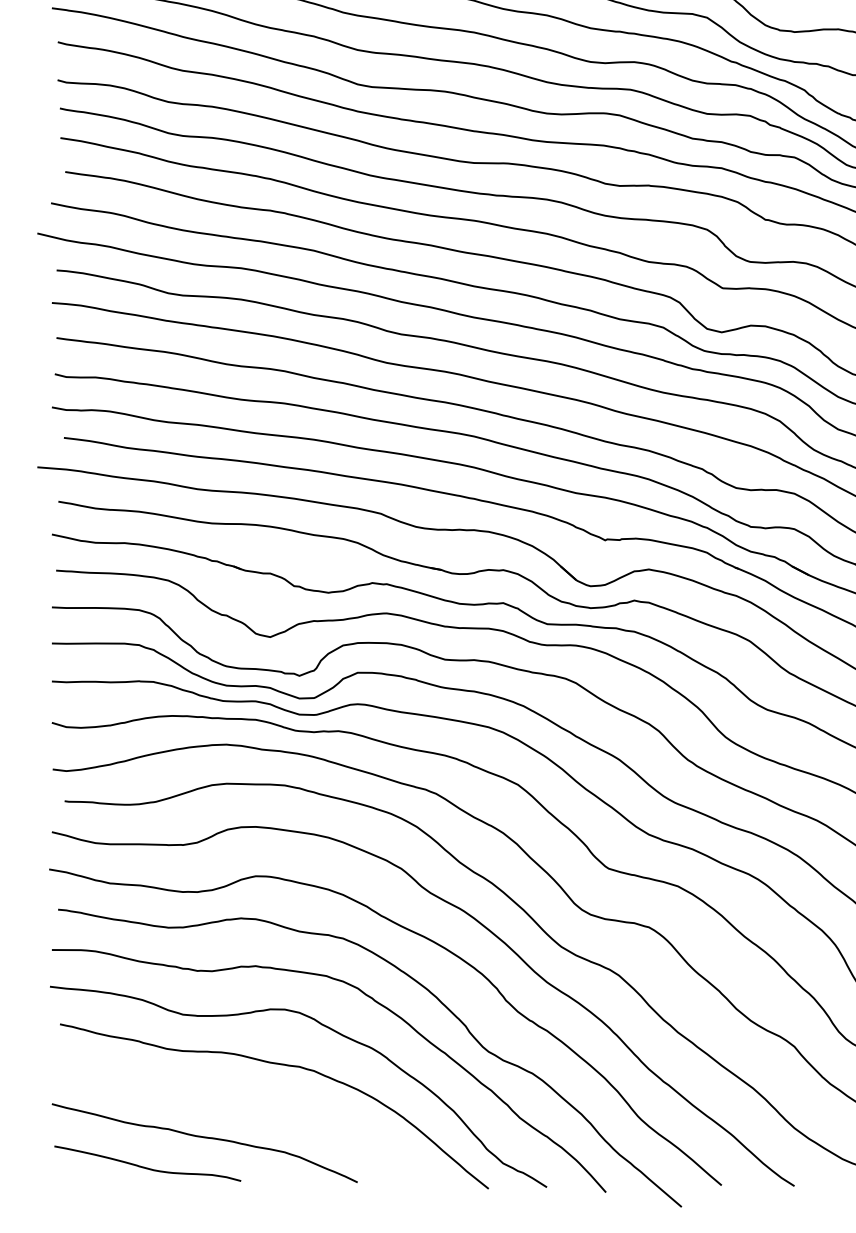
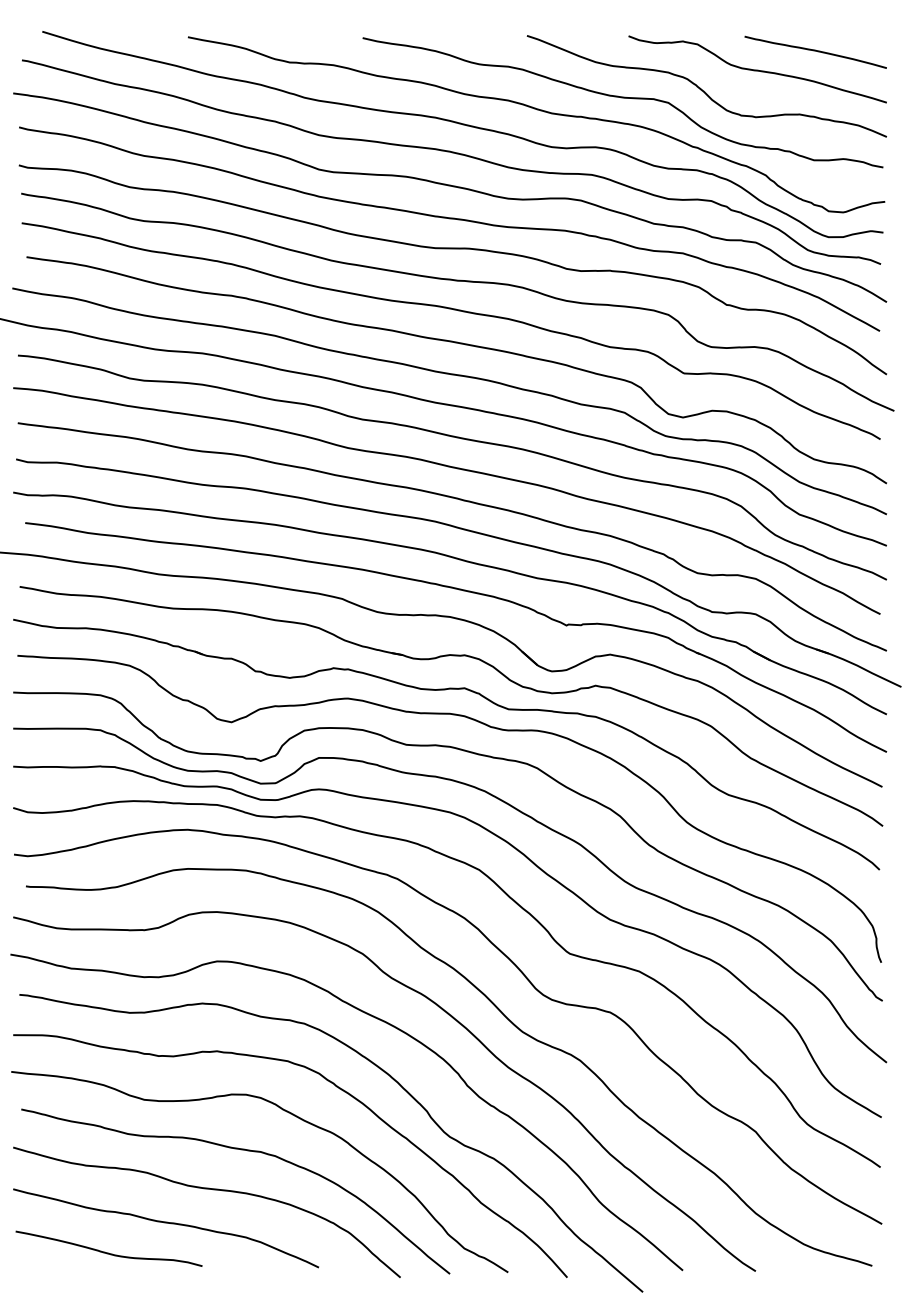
curve: (245, 1104) -> (206, 1189), added

